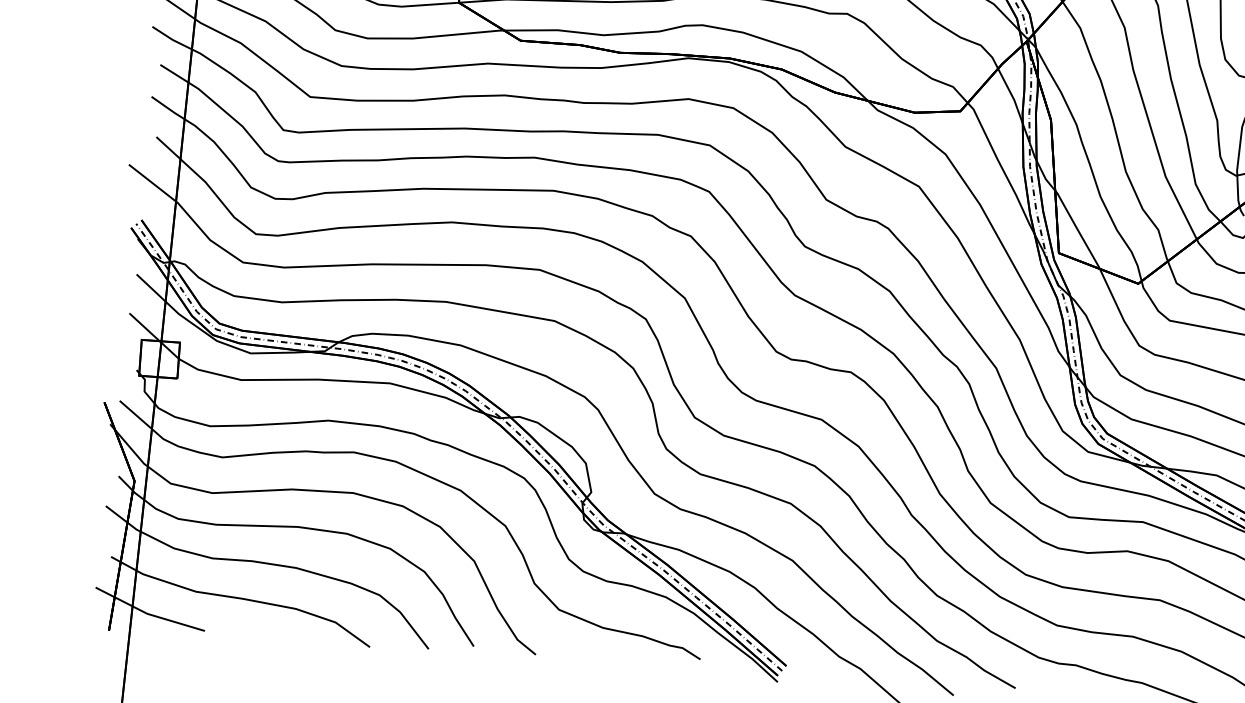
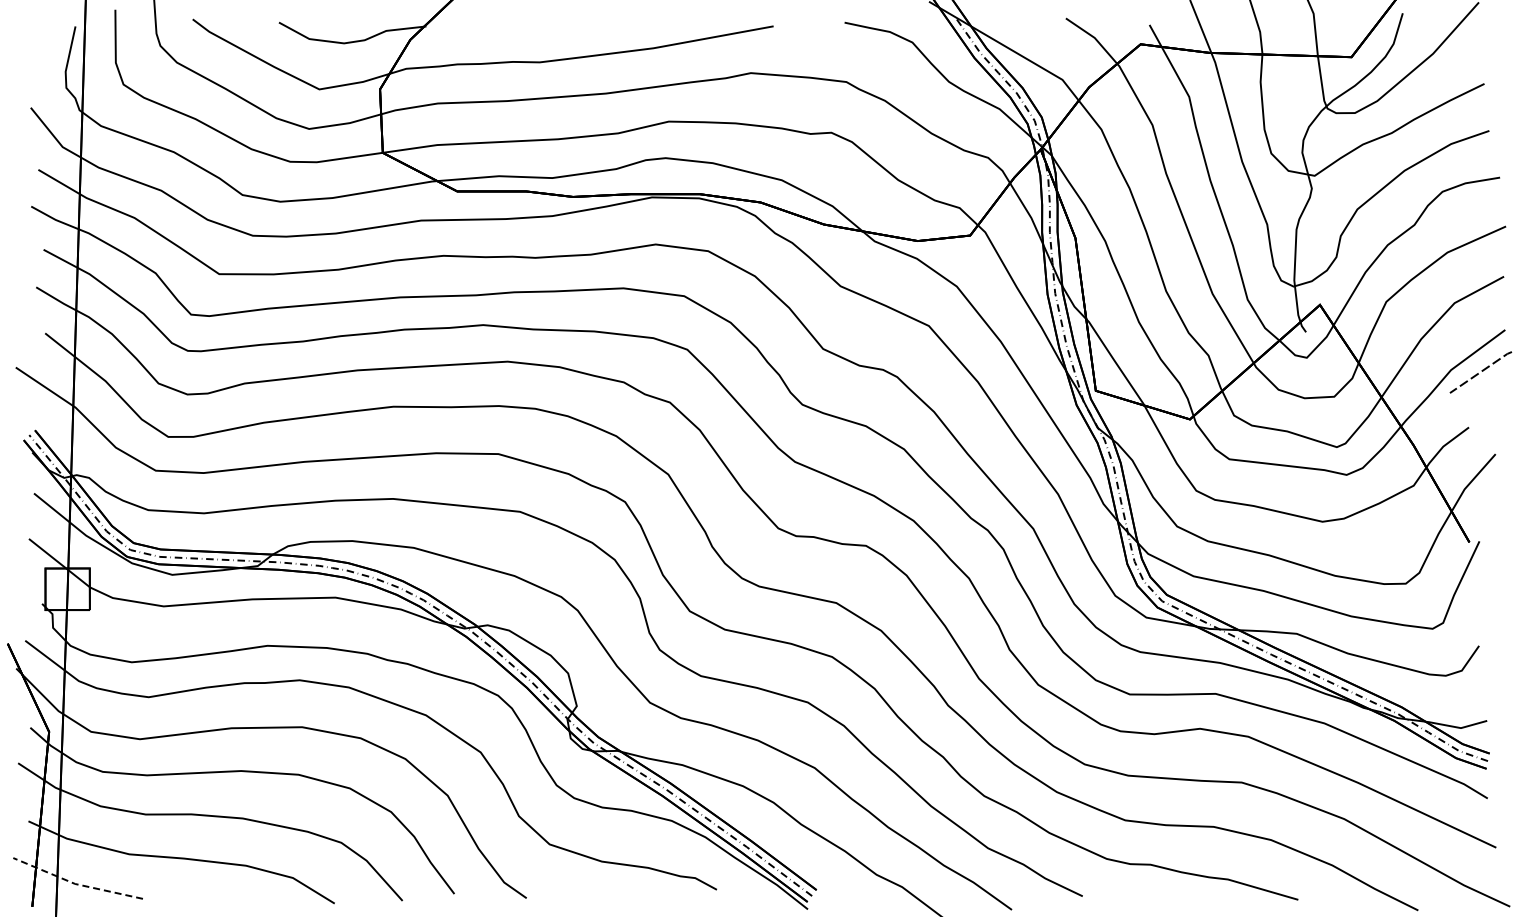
line: (147, 613) -> (75, 883), solid -> dashed

